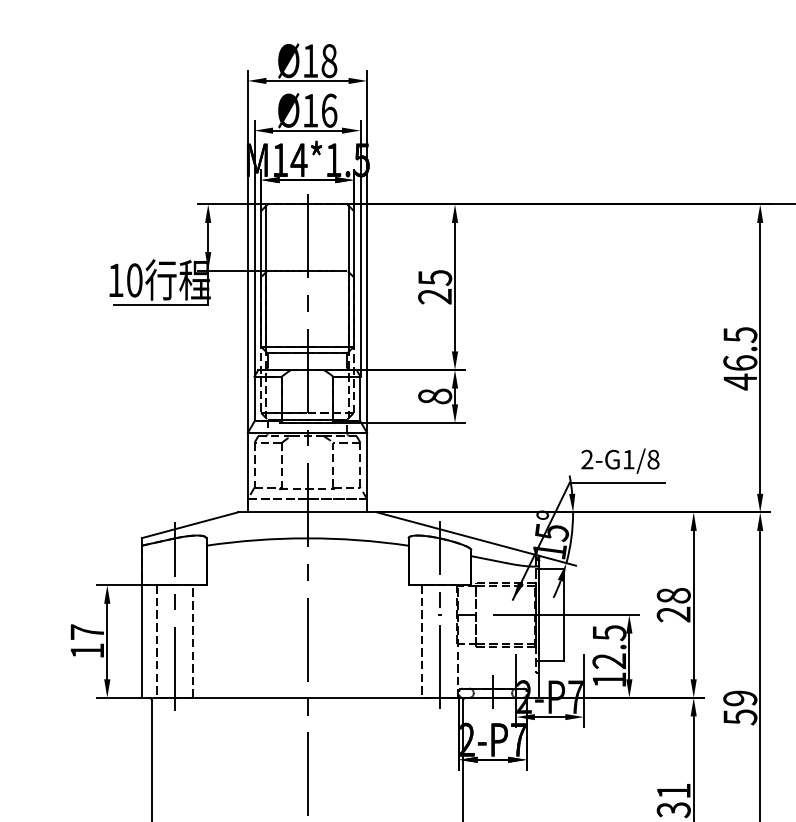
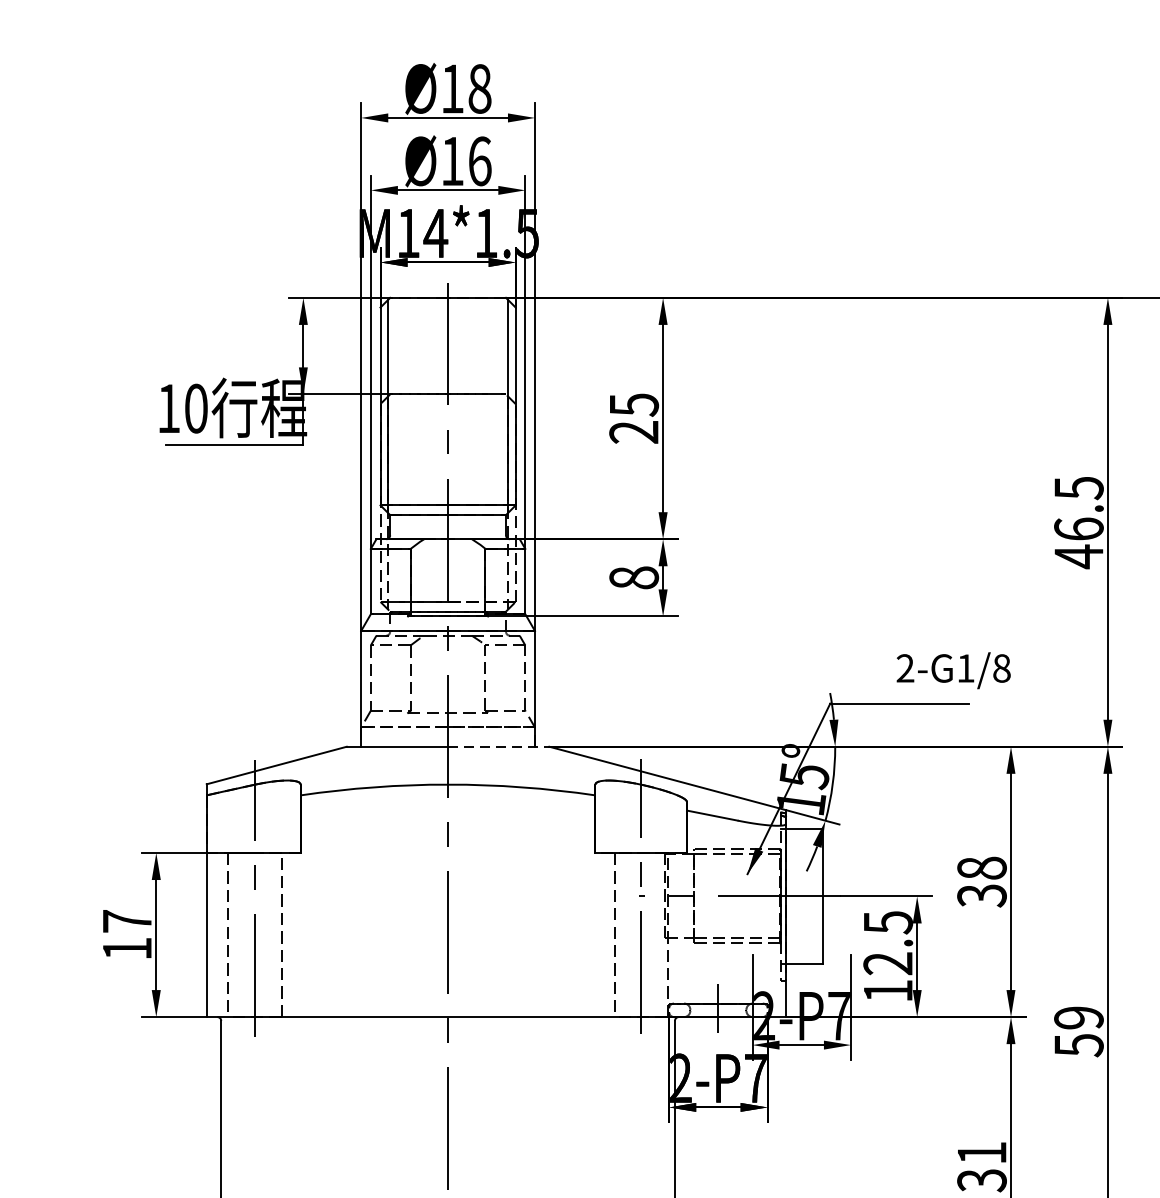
text: (620, 460) -> (953, 669), moved
line: (342, 512) -> (499, 746), solid -> dashed
text: (673, 614) -> (981, 895), 28 -> 38

